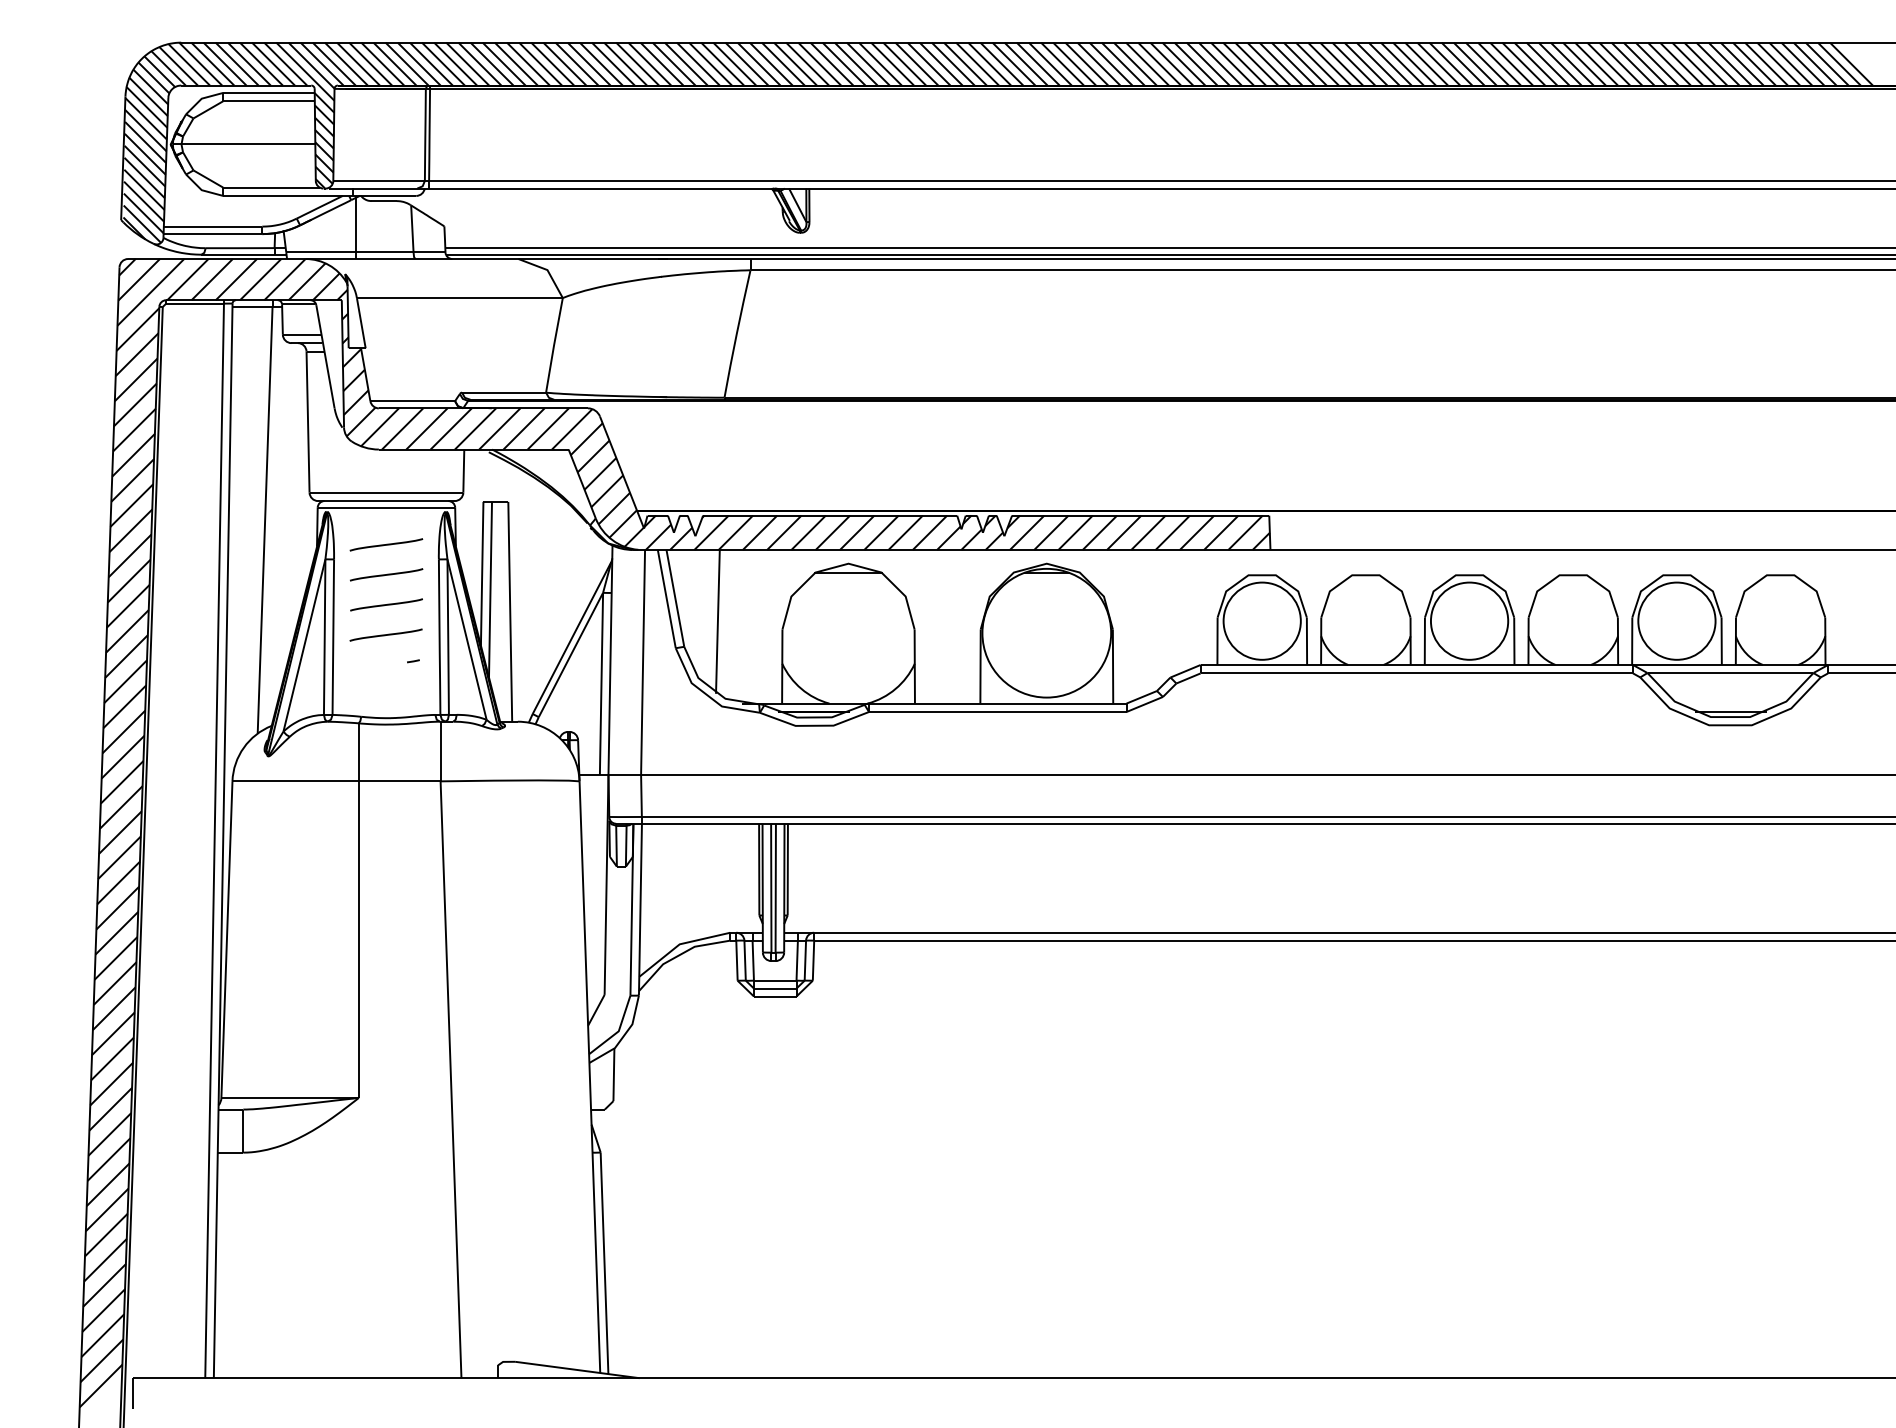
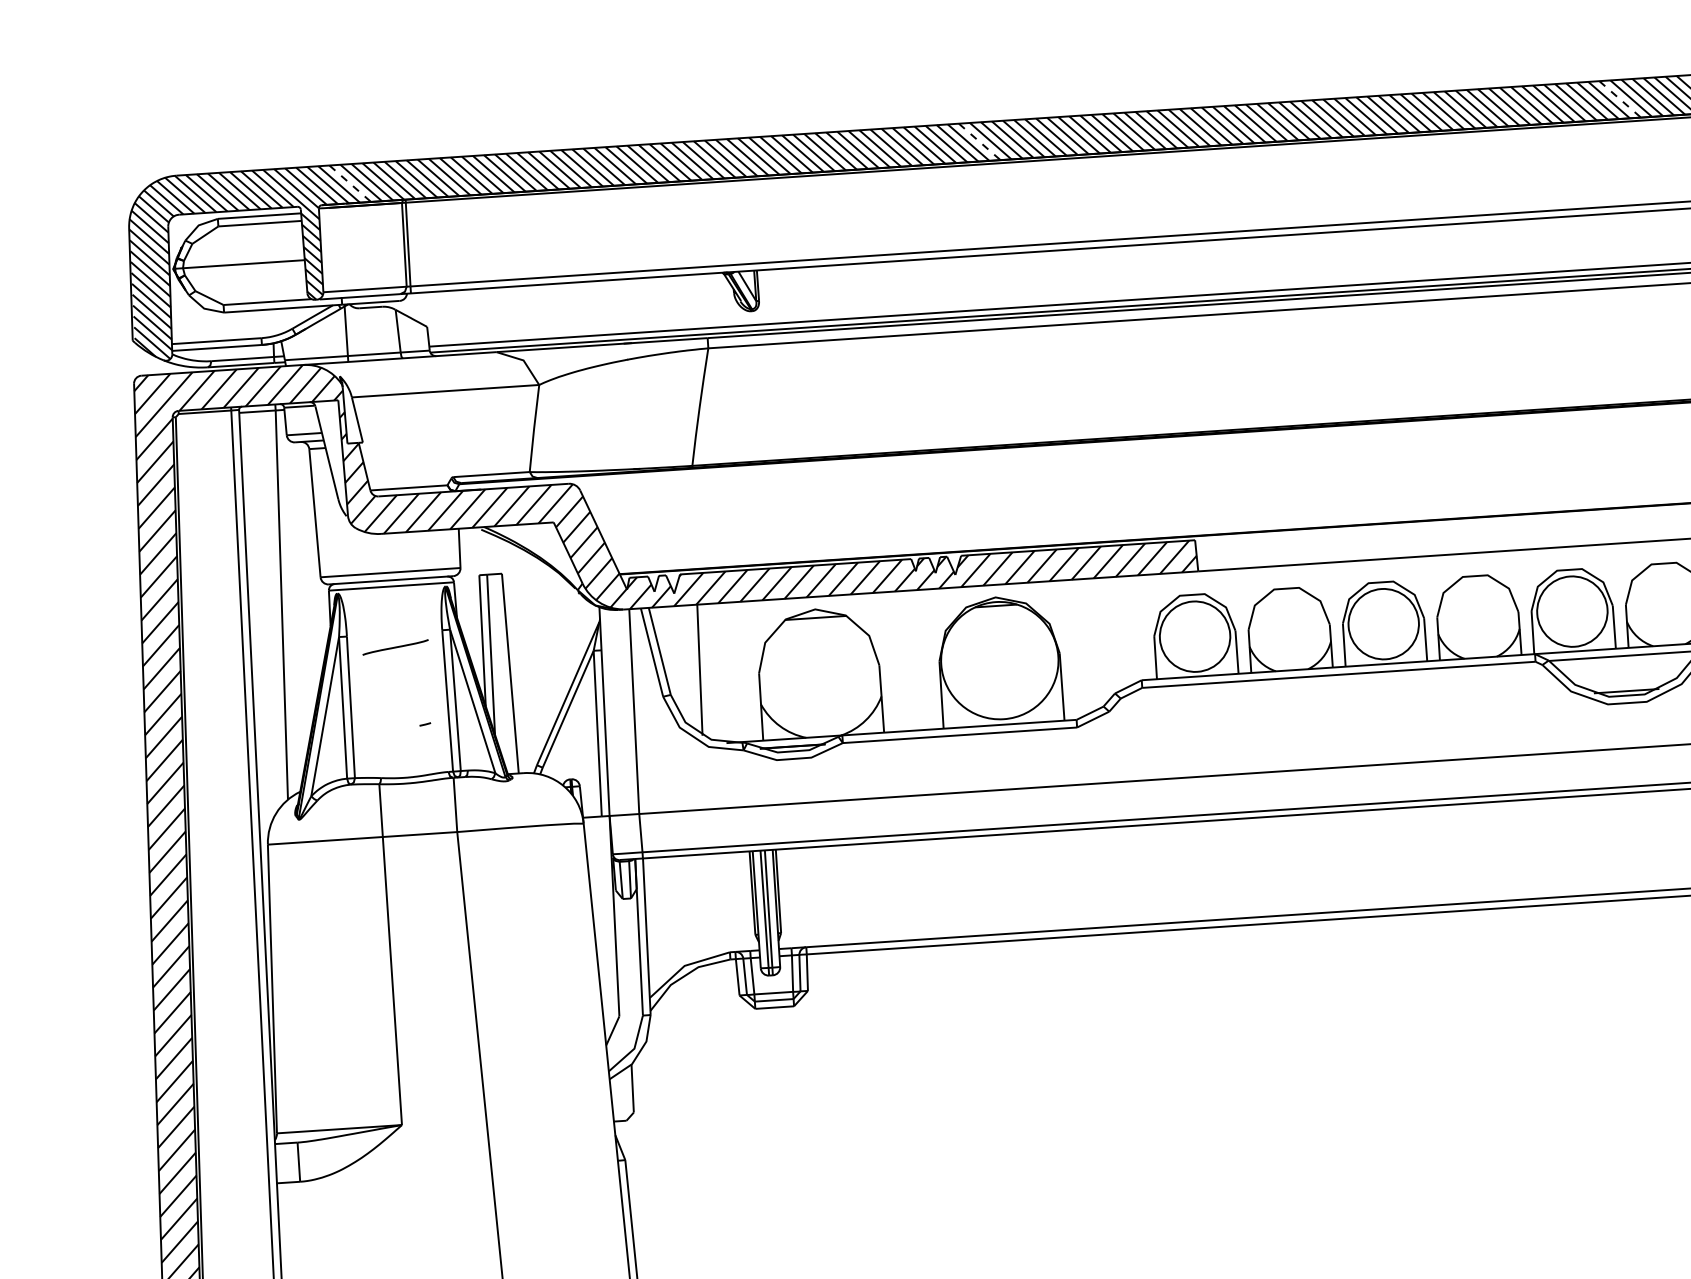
line: (371, 64) -> (351, 184), solid -> dashed
line: (1062, 64) -> (979, 142), solid -> dashed
line: (1766, 64) -> (1620, 99), solid -> dashed
line: (386, 544) -> (393, 619), removed
line: (386, 604) -> (397, 674), removed
line: (385, 634) -> (398, 701), removed

